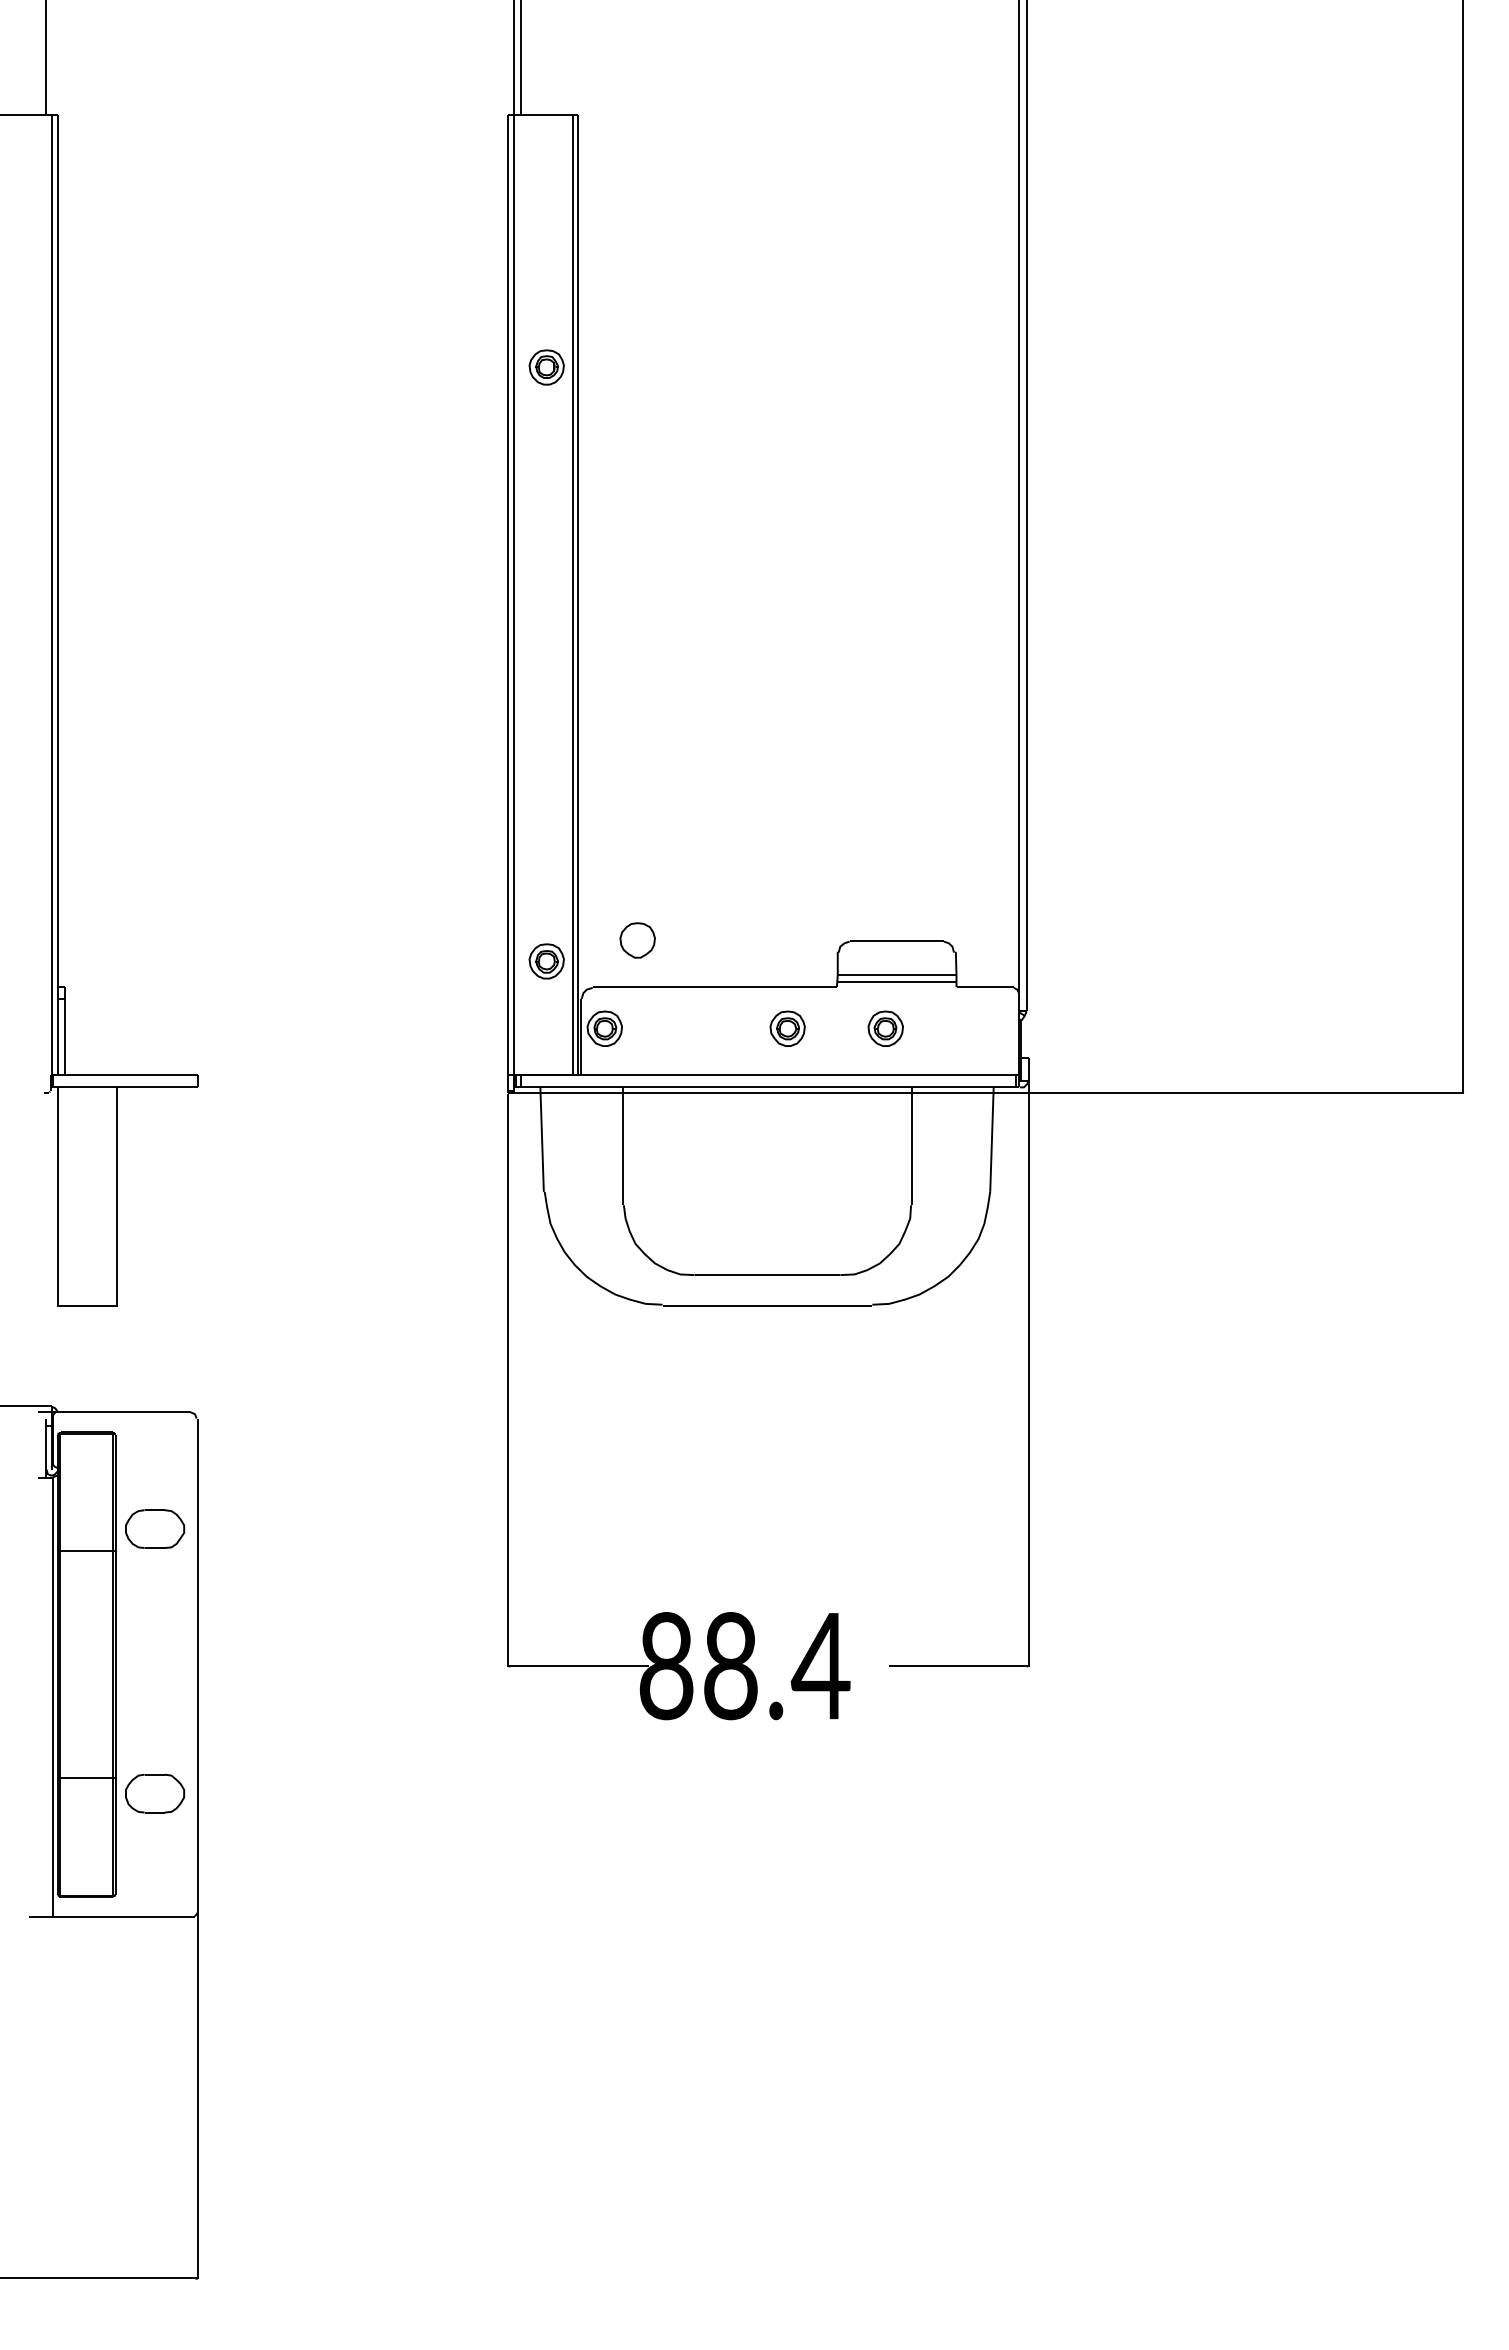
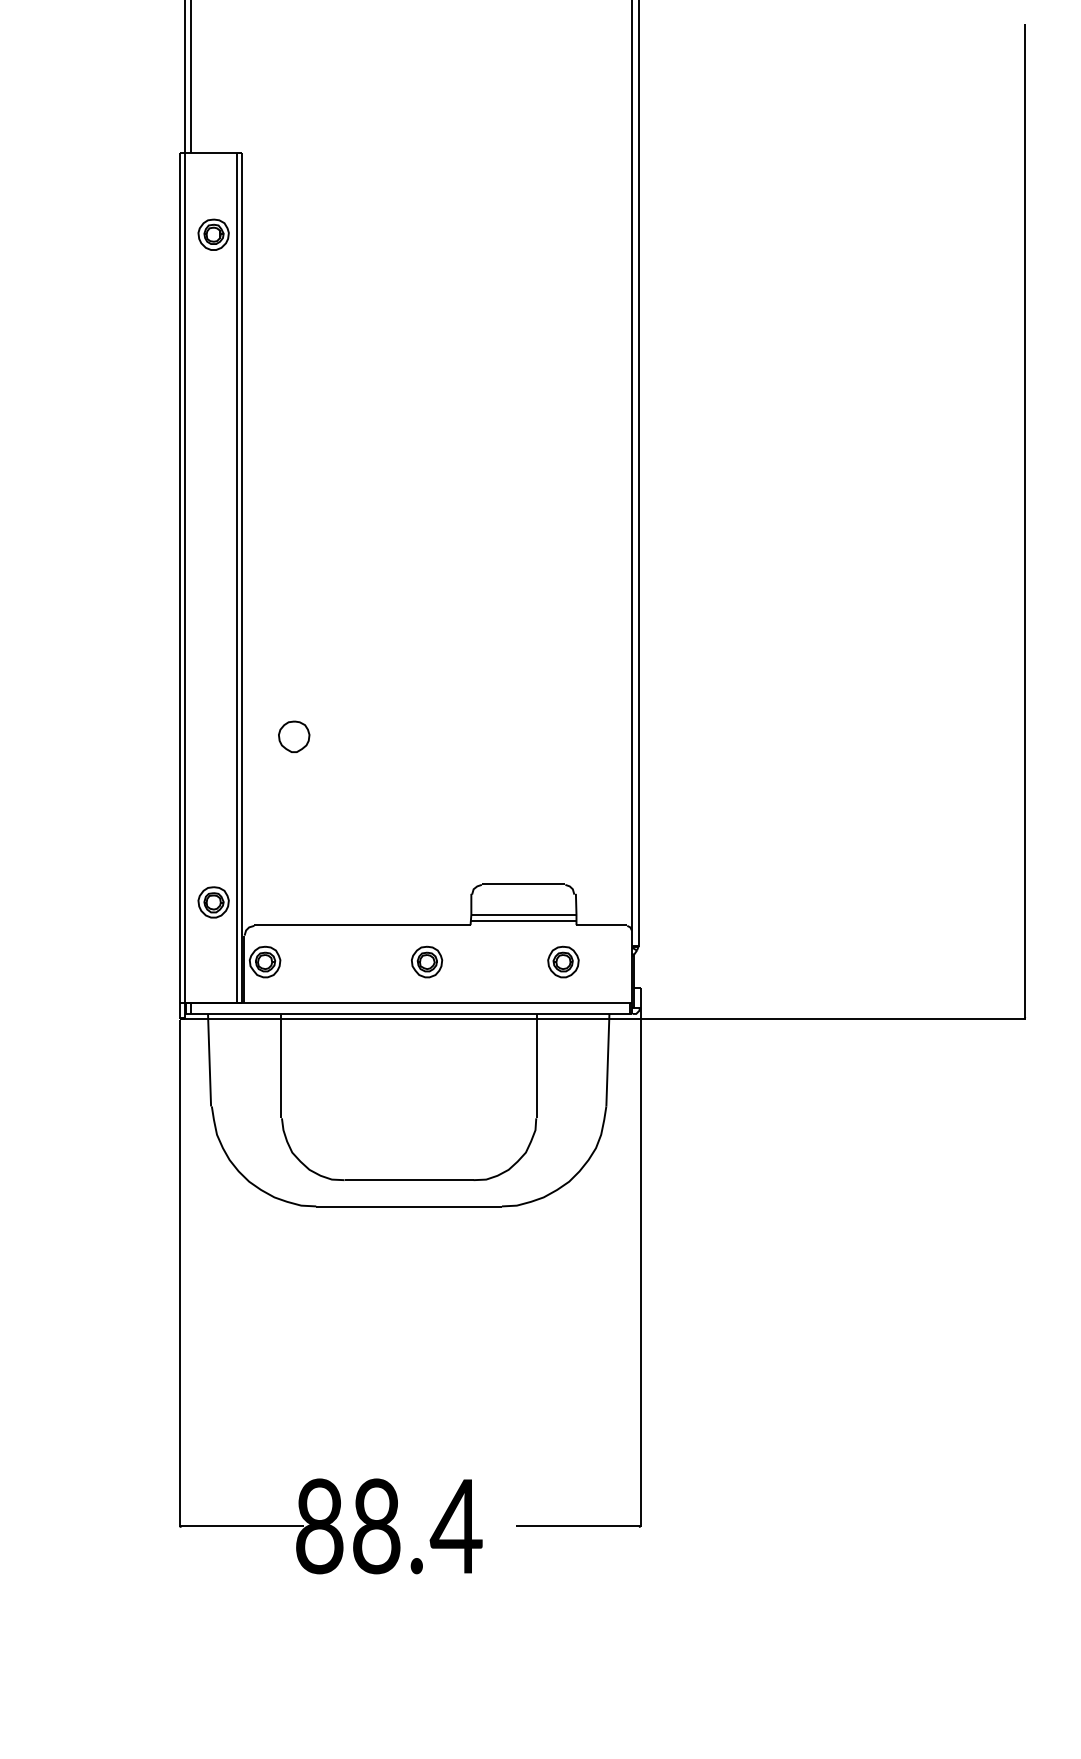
part: (546, 367) -> (213, 234), moved
part: (637, 940) -> (294, 736), moved
part: (885, 1028) -> (563, 961), moved

